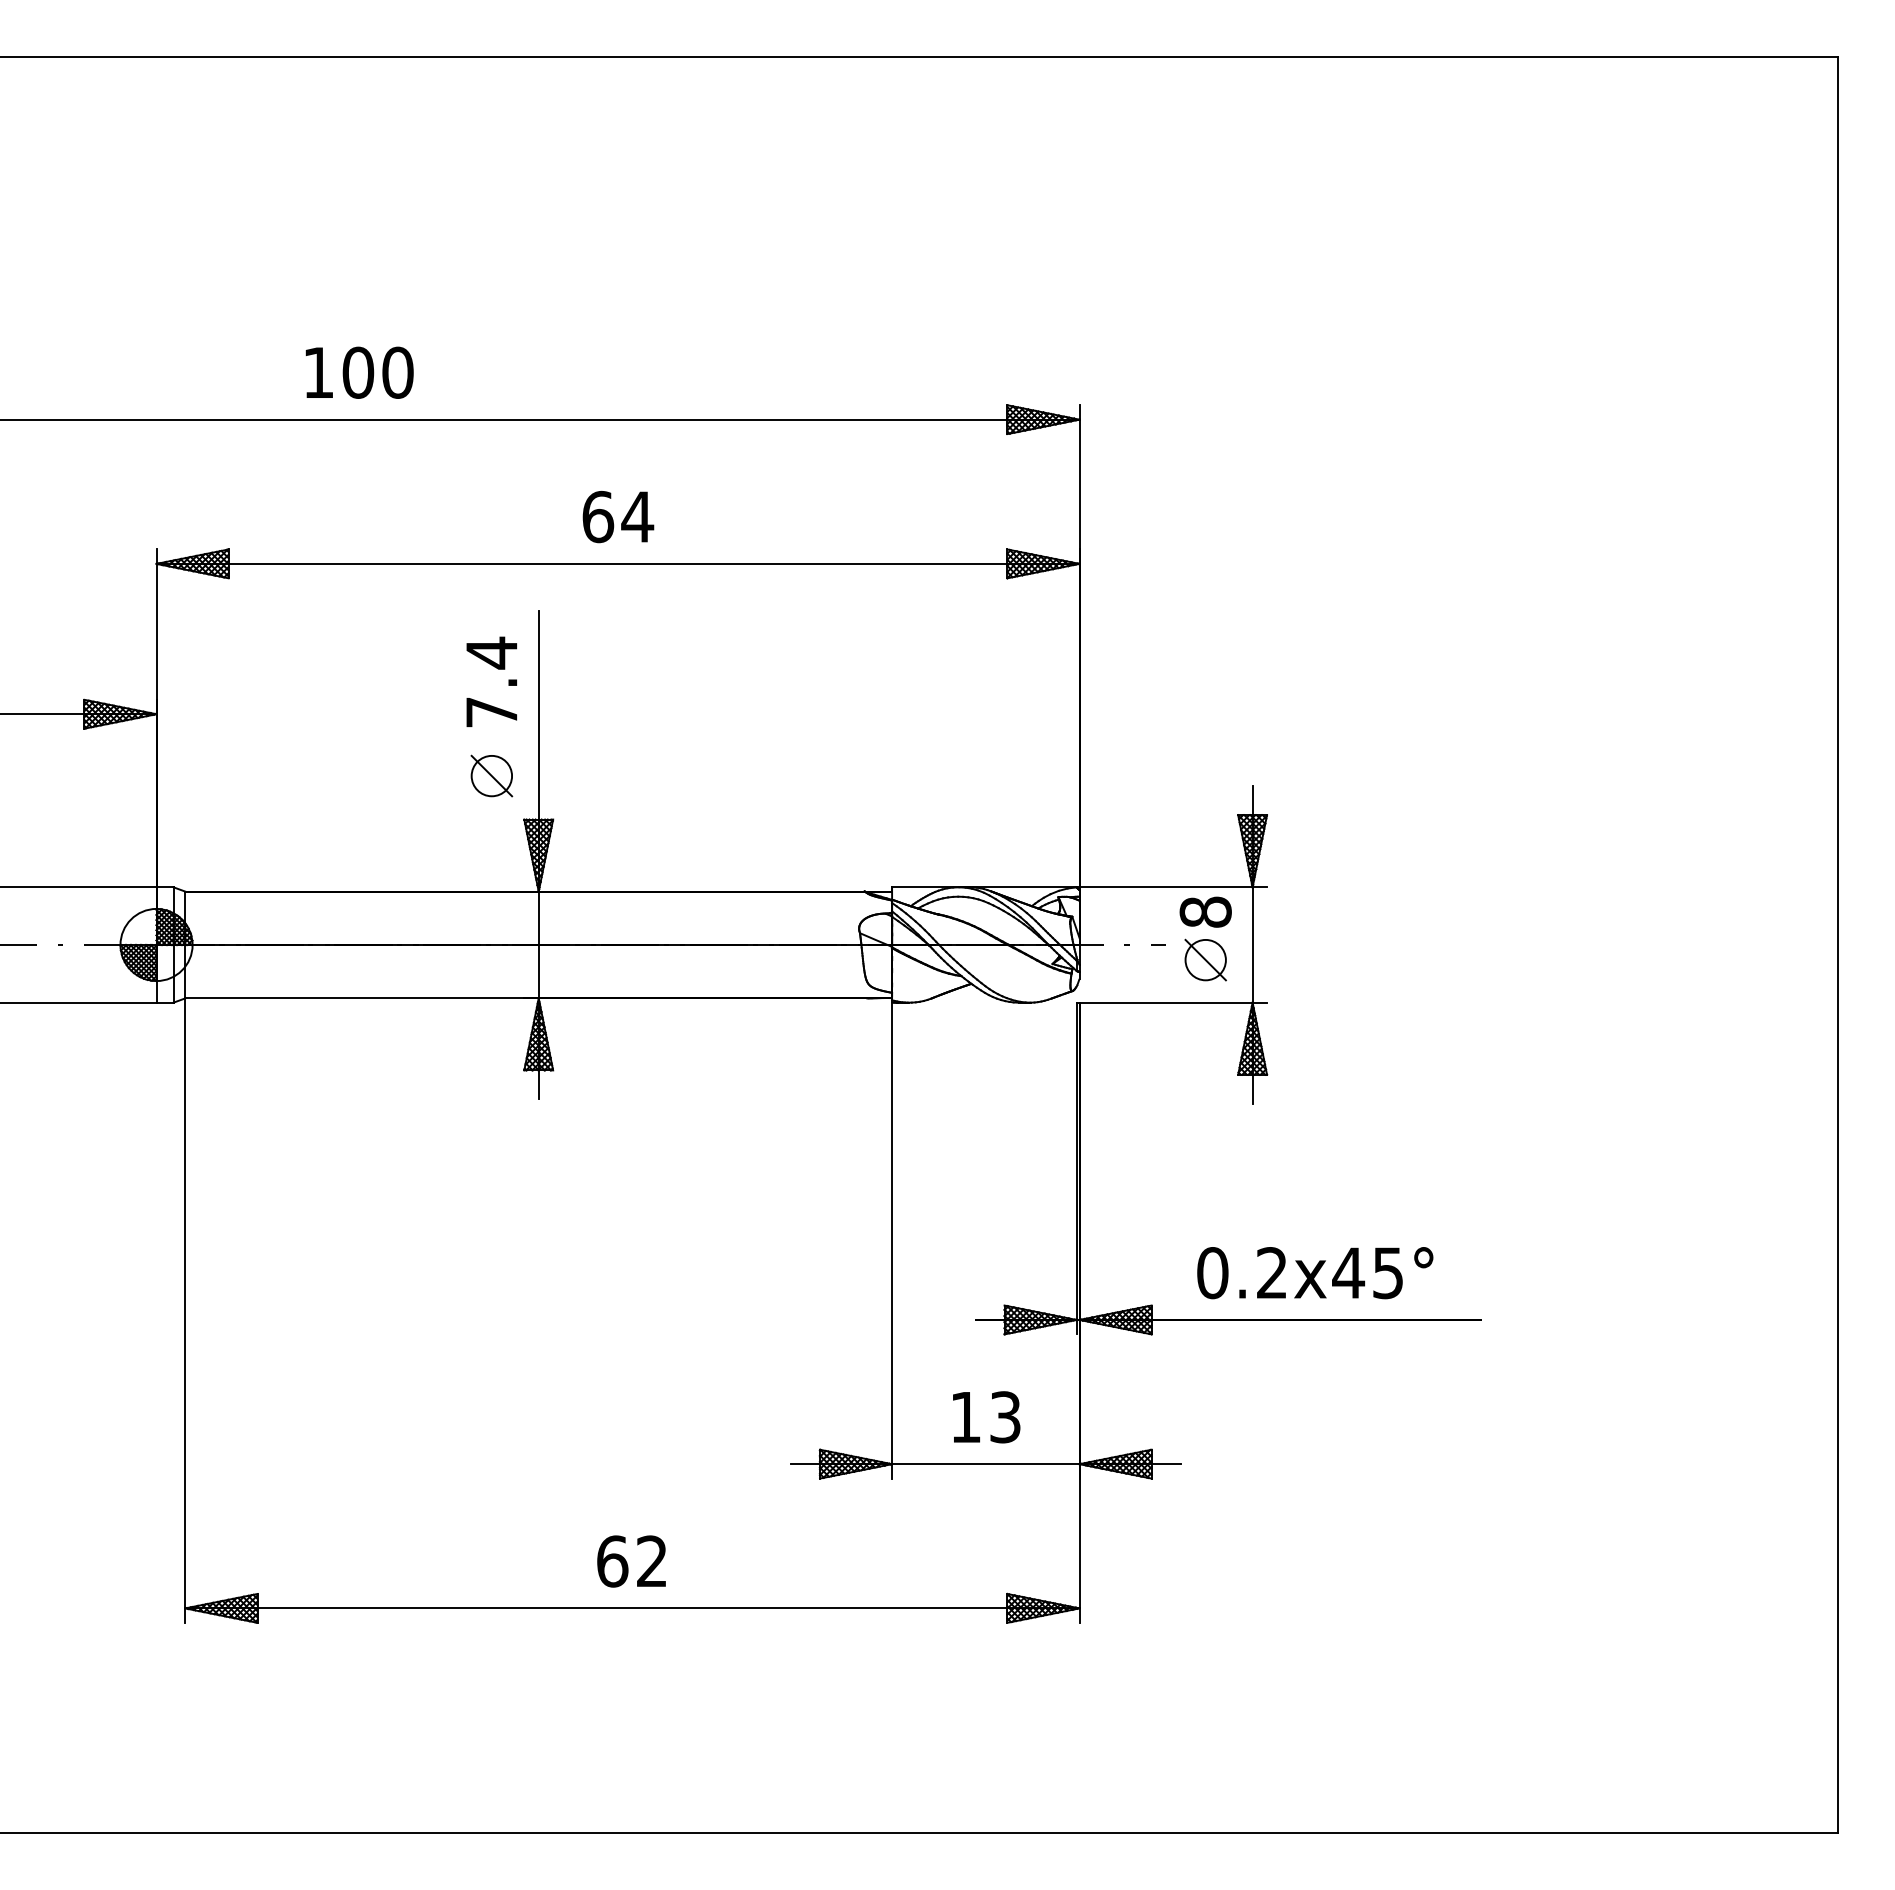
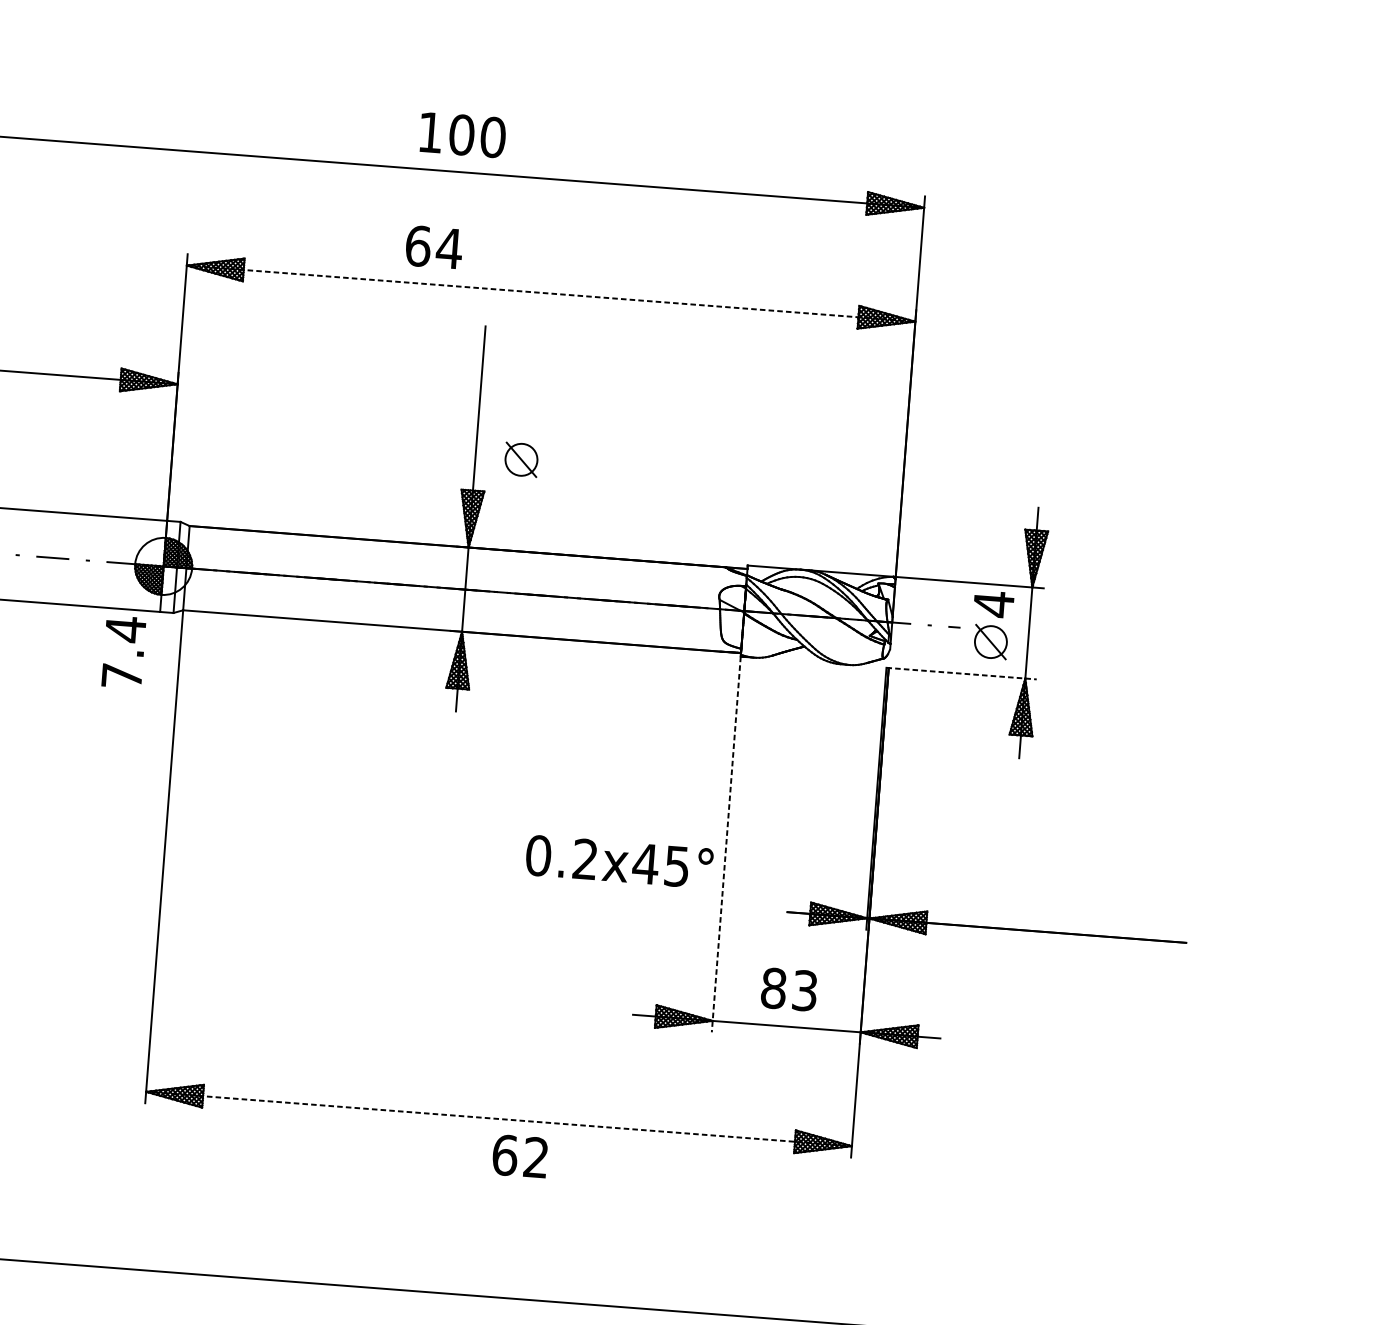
text: (359, 372) -> (462, 134), moved
text: (618, 517) -> (434, 247), moved
line: (618, 563) -> (551, 293), solid -> dashed
text: (491, 681) -> (123, 651), moved
part: (491, 775) -> (521, 459), moved
text: (1205, 912) -> (993, 604), 8 -> 4
line: (1172, 1002) -> (962, 673), solid -> dashed
line: (892, 1240) -> (726, 844), solid -> dashed
text: (1315, 1273) -> (619, 862), moved
text: (965, 1417) -> (773, 988), 13 -> 83
text: (631, 1561) -> (520, 1156), moved
line: (632, 1608) -> (499, 1119), solid -> dashed

